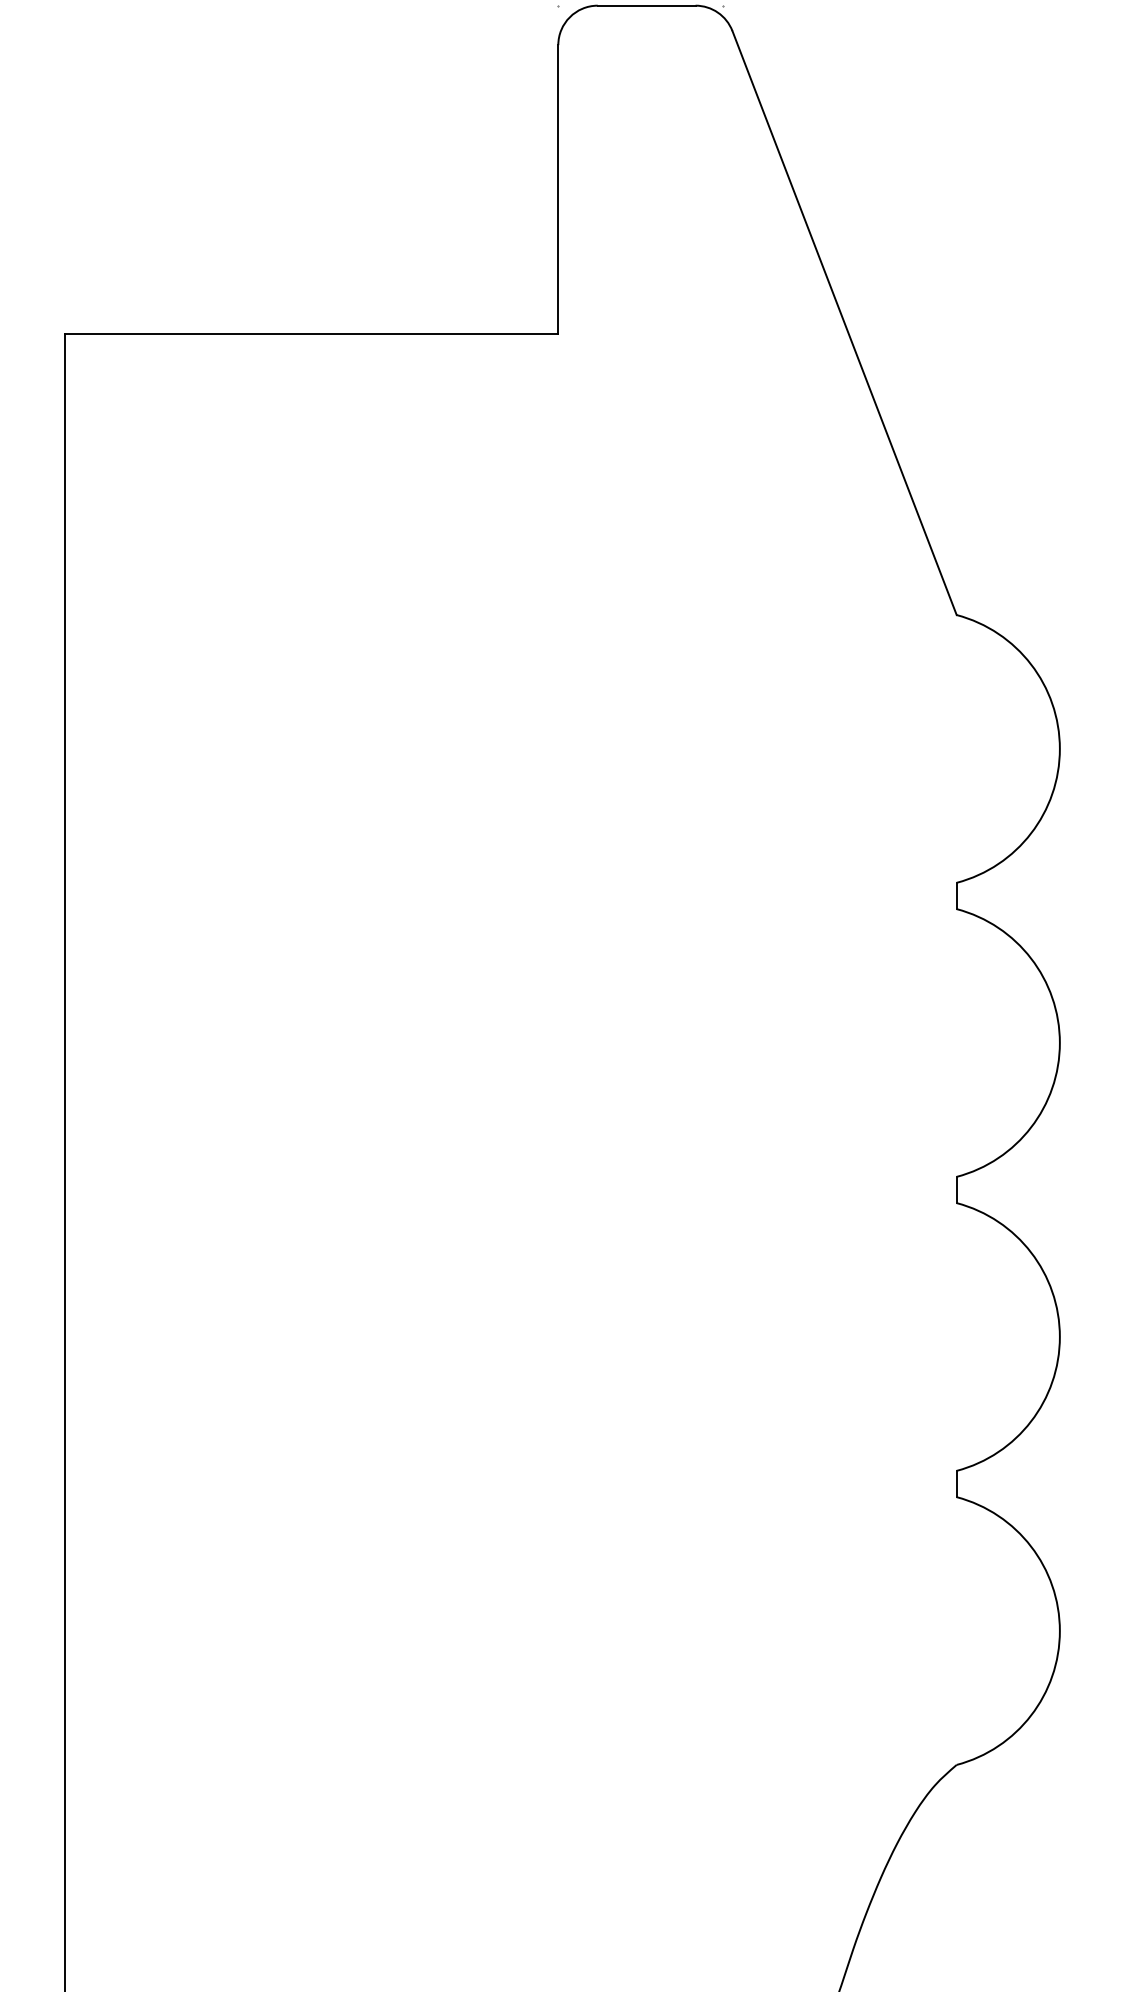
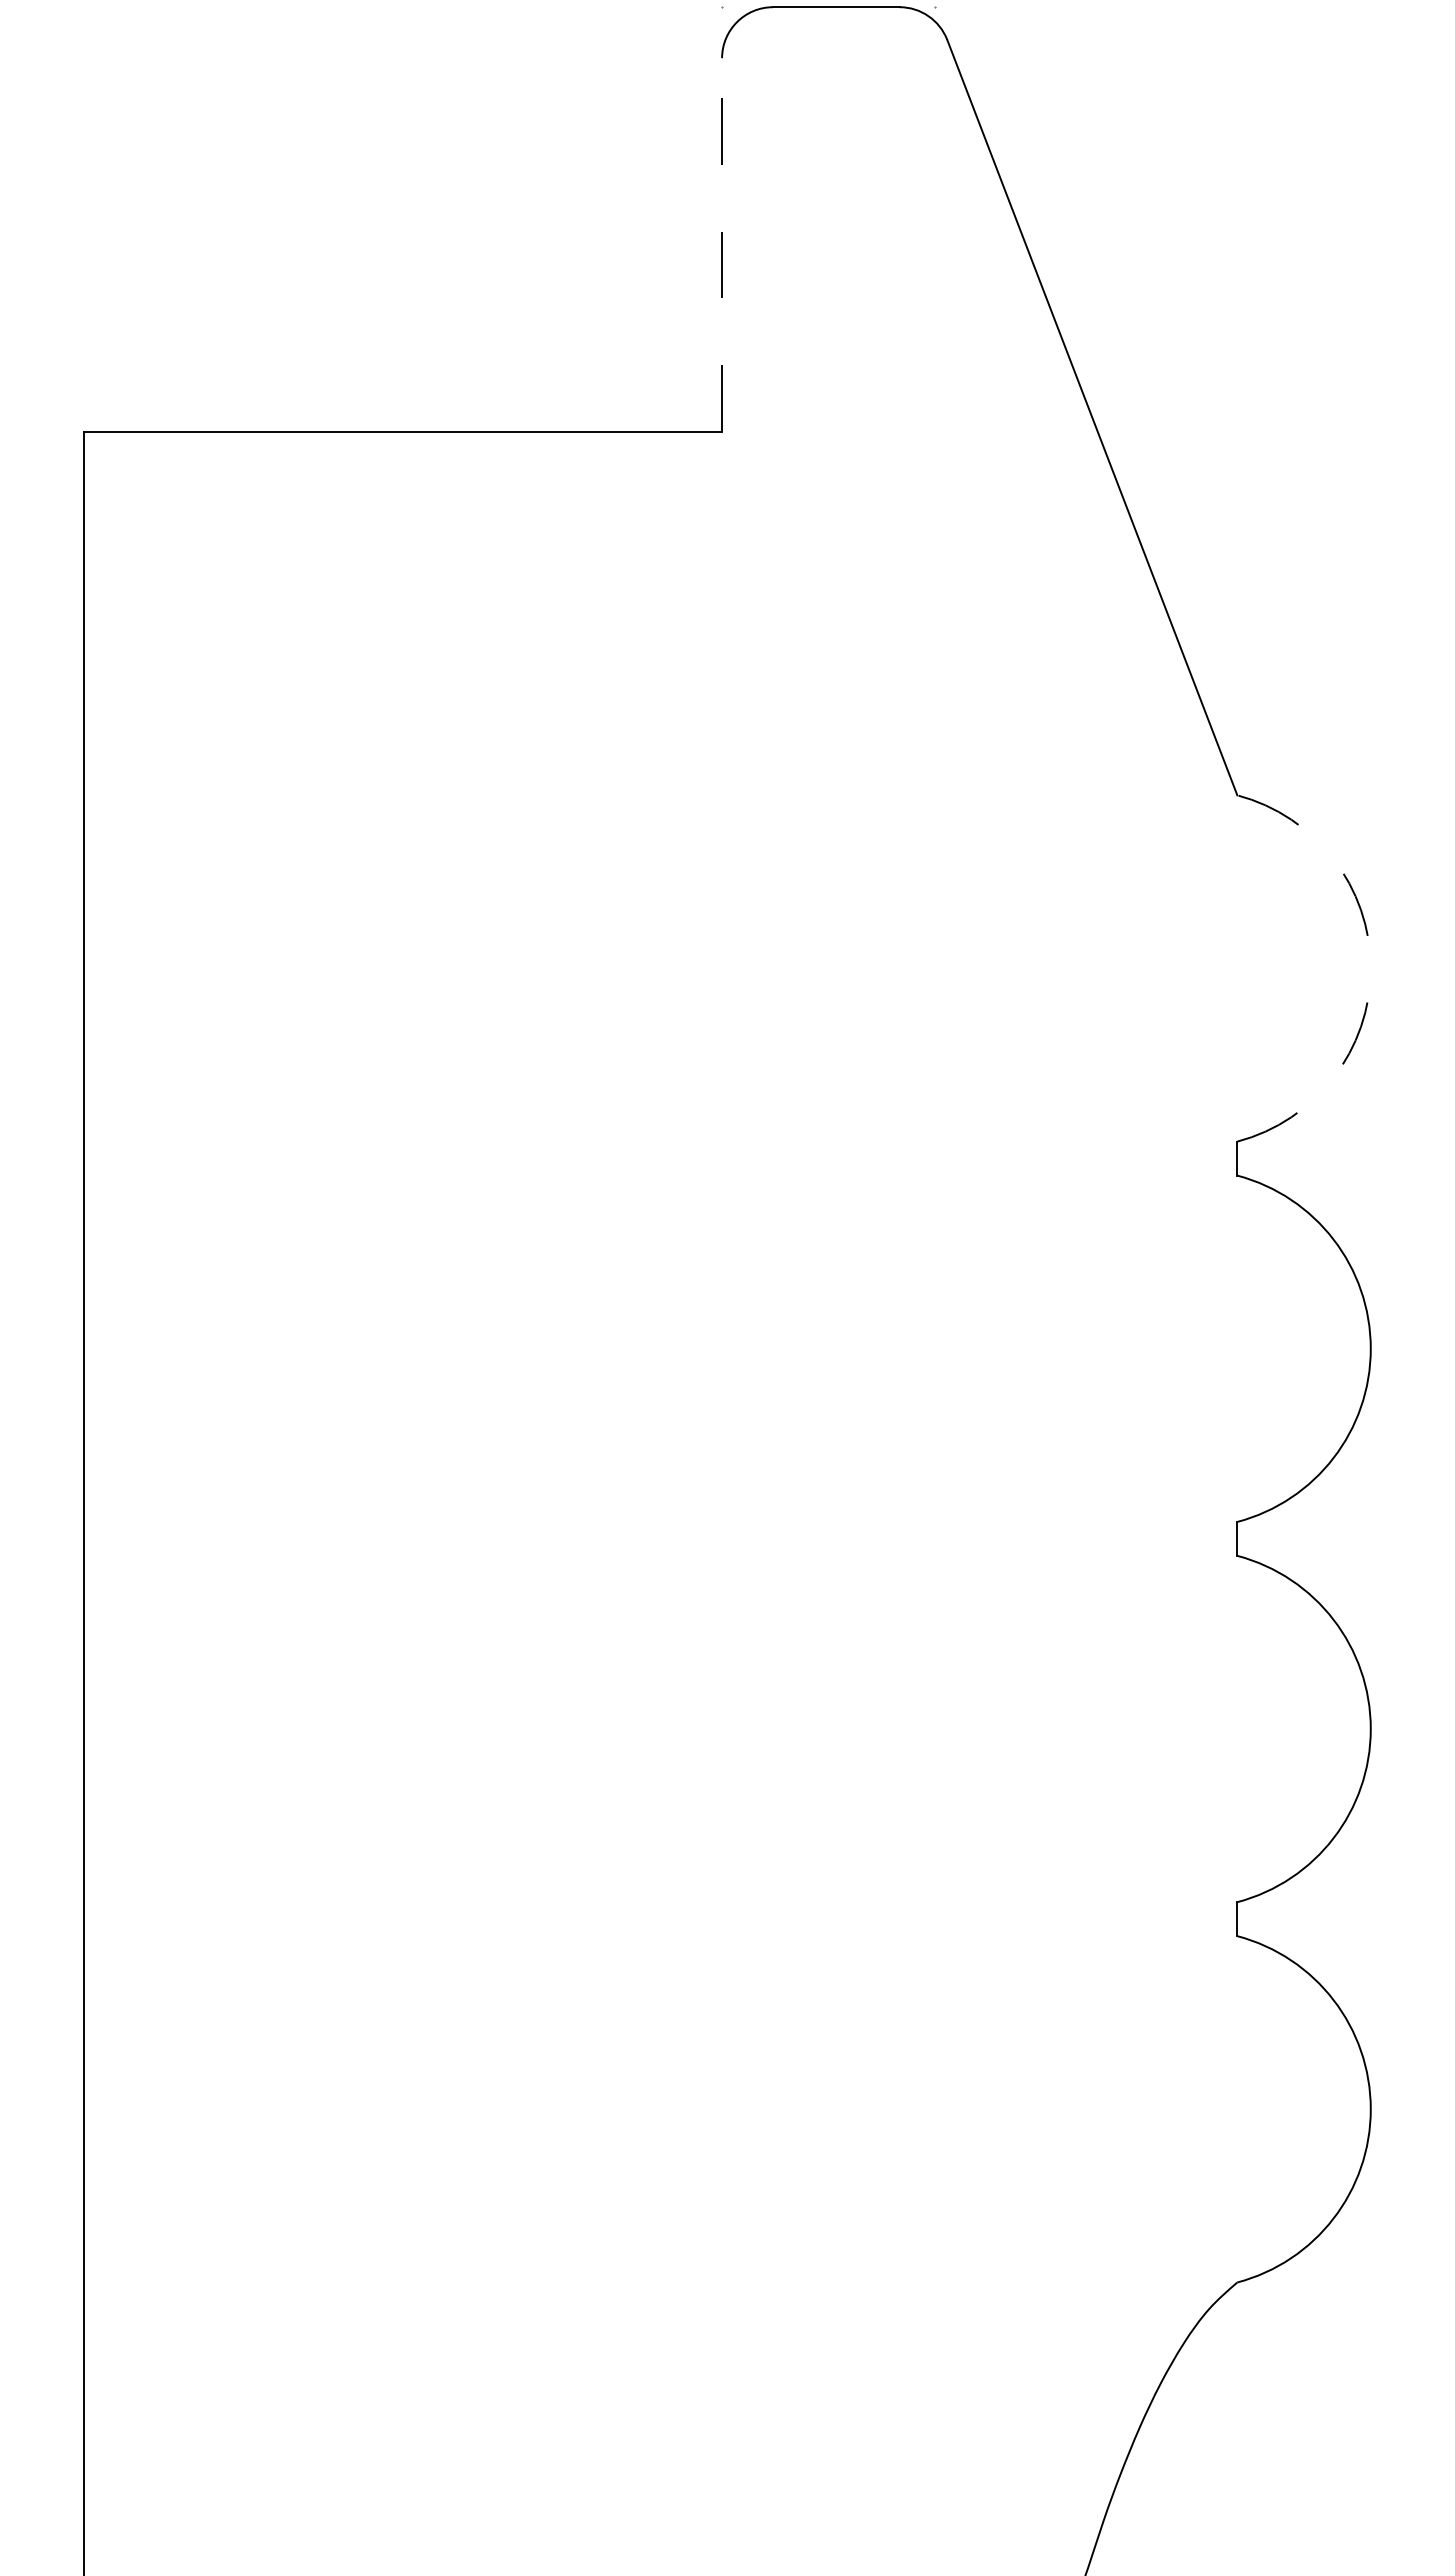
line: (558, 189) -> (722, 244), solid -> dashed
arc: (1059, 748) -> (1370, 968), solid -> dashed

